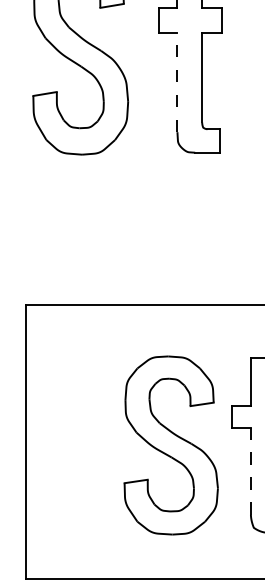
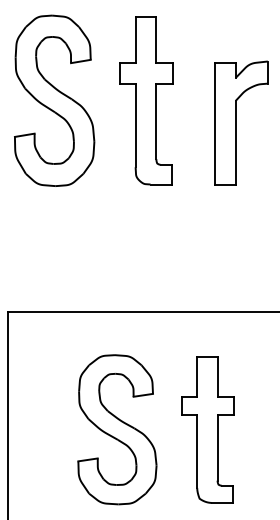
line: (177, 82) -> (135, 125), dashed -> solid
part: (171, 445) -> (117, 429), moved
line: (251, 471) -> (197, 451), dashed -> solid

